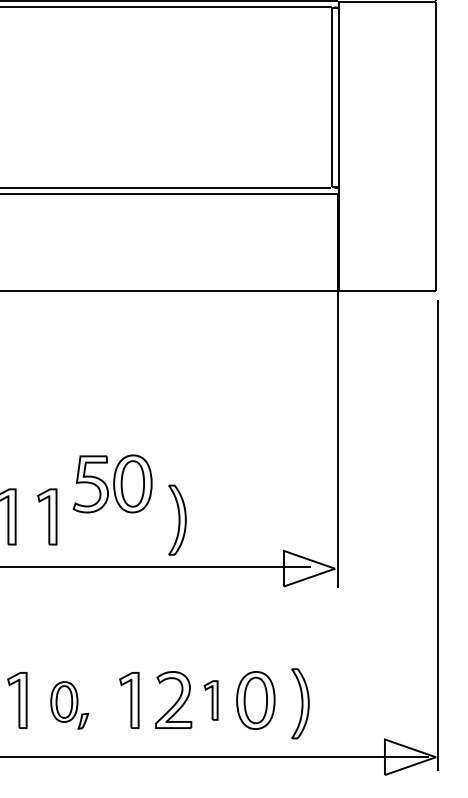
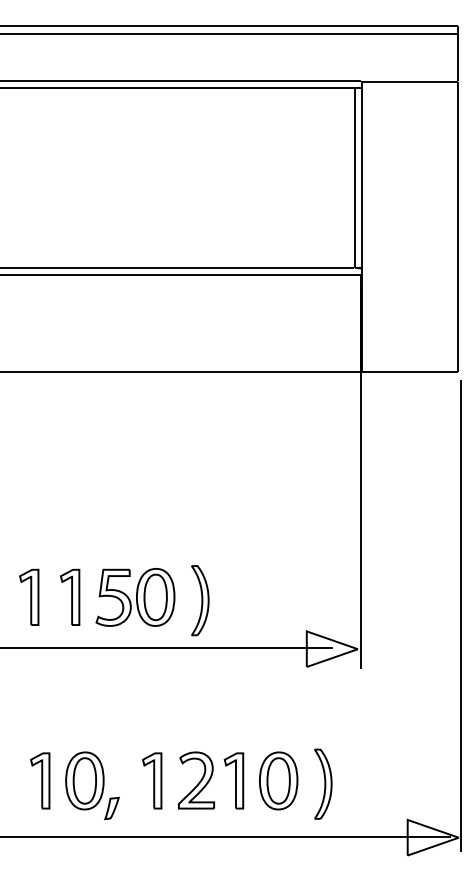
part: (112, 484) -> (135, 597), moved
part: (210, 700) -> (233, 780), size x1.43
part: (69, 705) -> (92, 785), size x1.43

